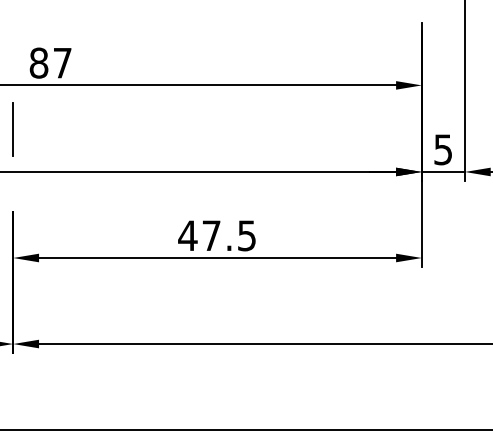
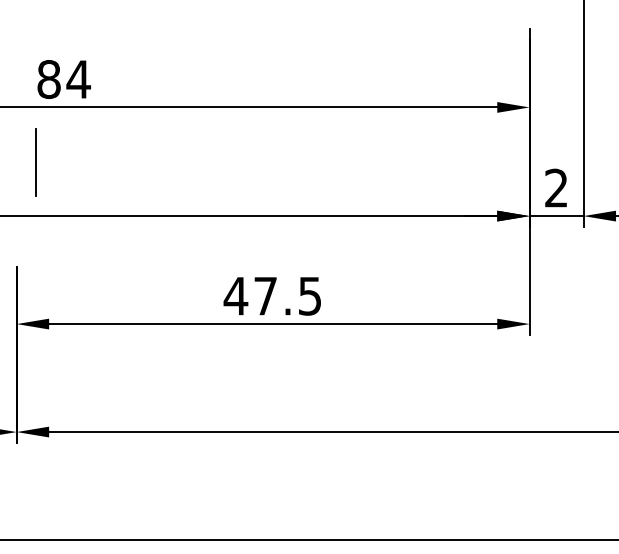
text: (62, 63) -> (78, 79), 87 -> 84
line: (13, 129) -> (35, 162), moved
text: (443, 149) -> (556, 187), 5 -> 2

